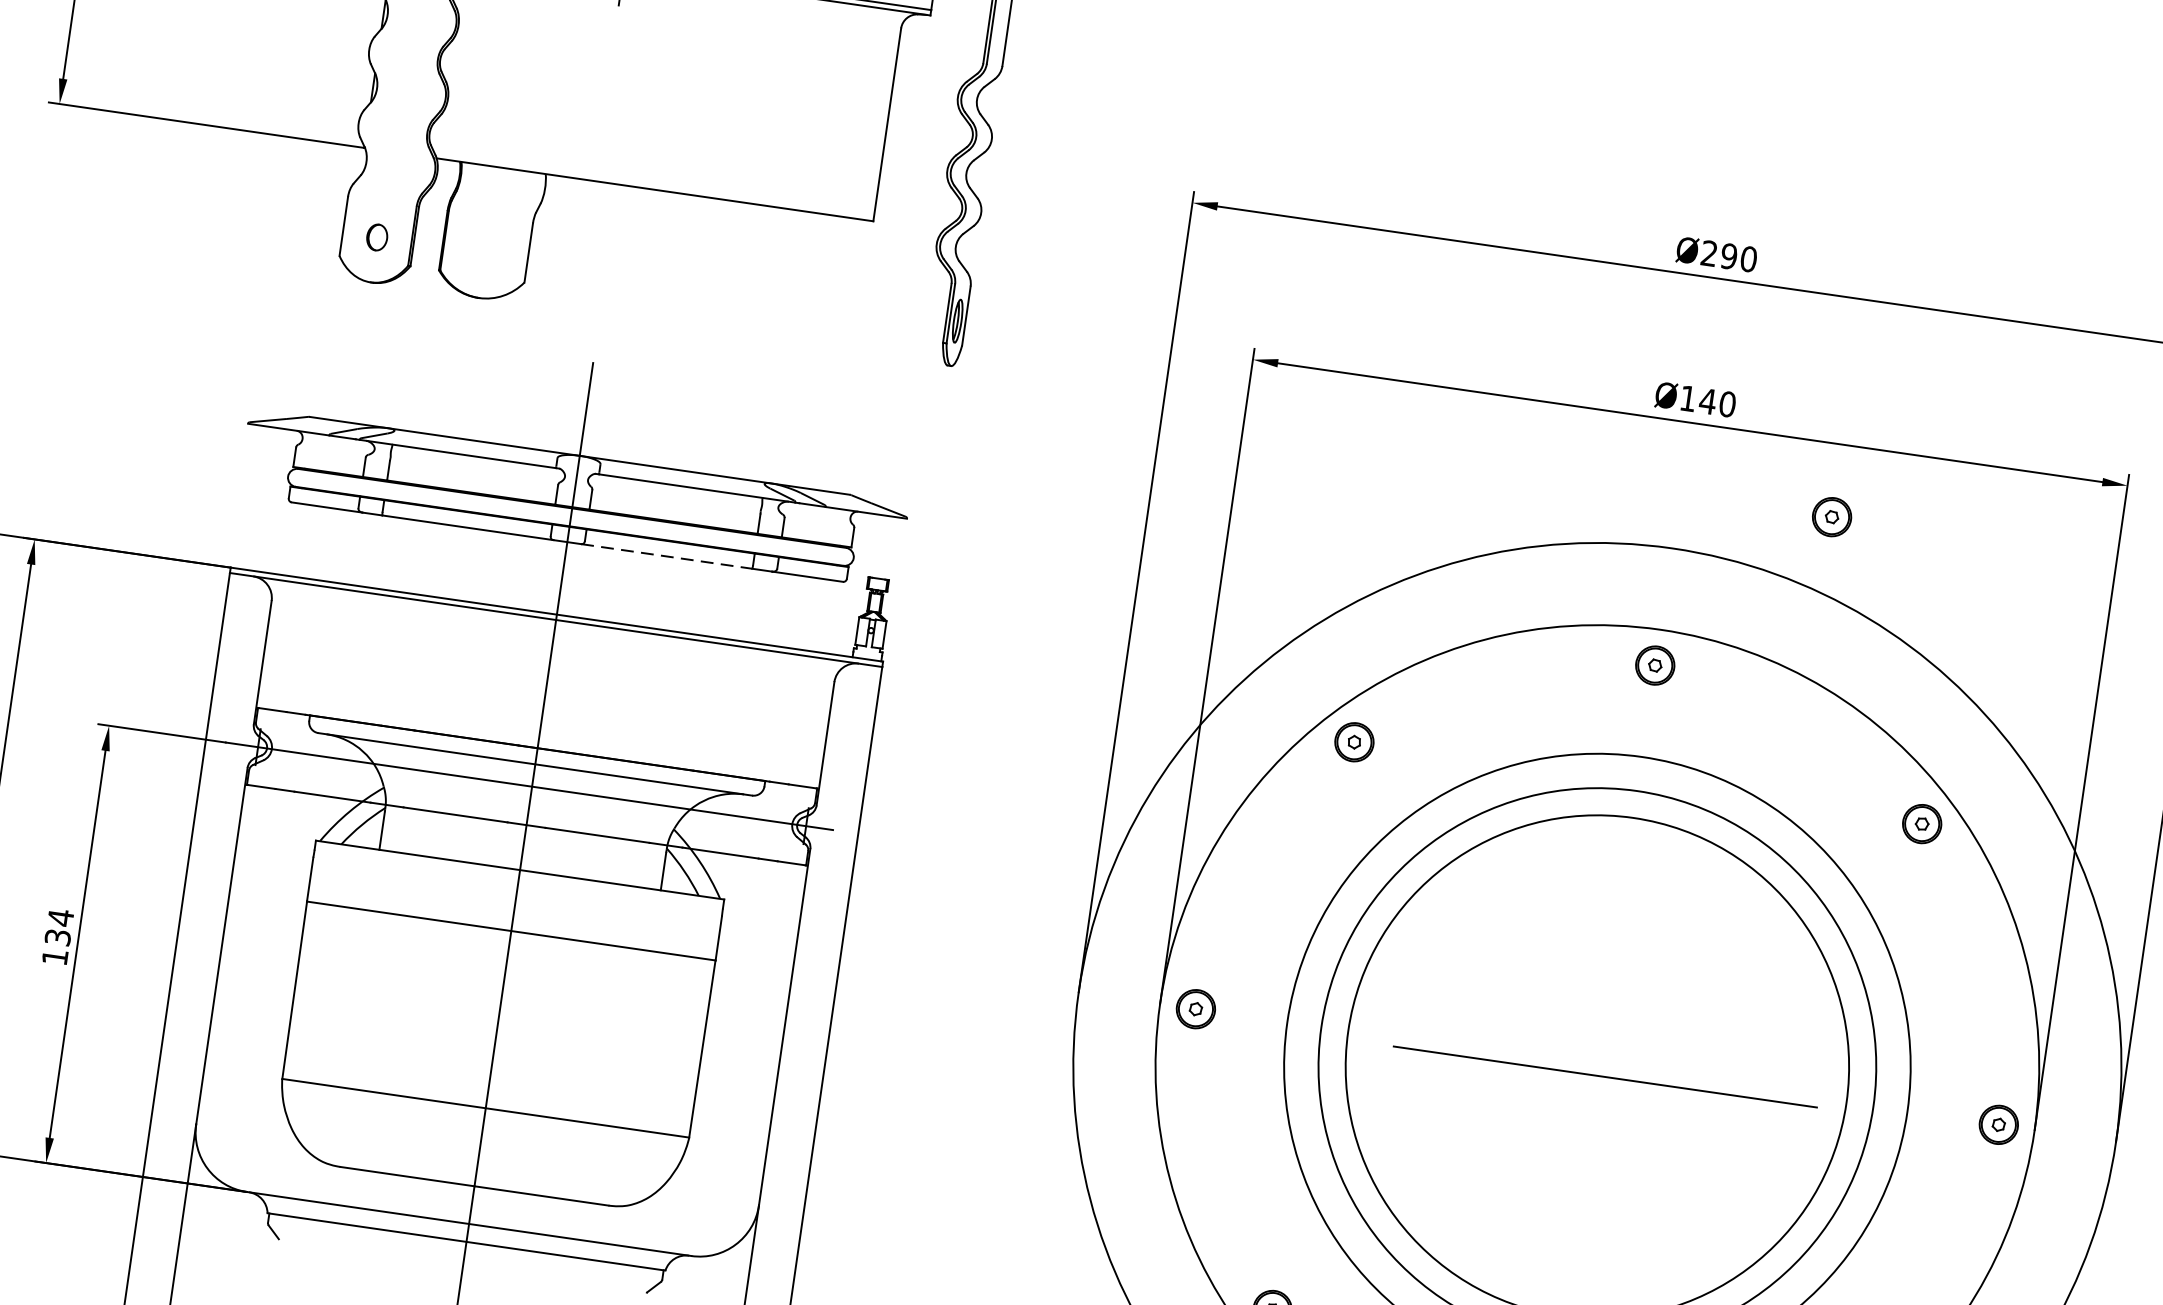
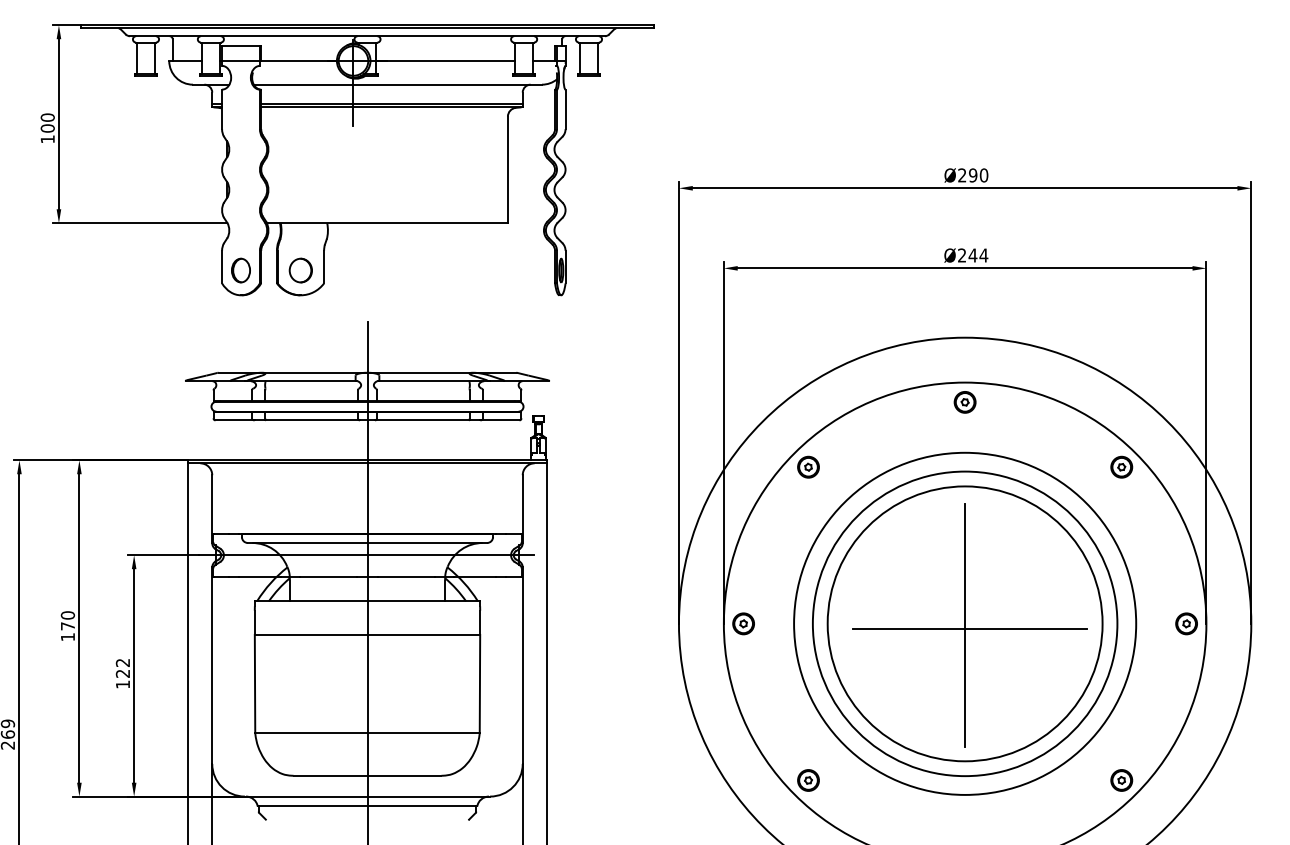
part: (376, 237) -> (240, 270), size x1.67
part: (485, 252) -> (300, 270), added
text: (1708, 401) -> (973, 255), Ø140 -> Ø244
part: (1830, 517) -> (1048, 308), removed
line: (667, 556) -> (422, 420), dashed -> solid
text: (58, 926) -> (122, 667), 134 -> 122
line: (1597, 1070) -> (965, 625), added

